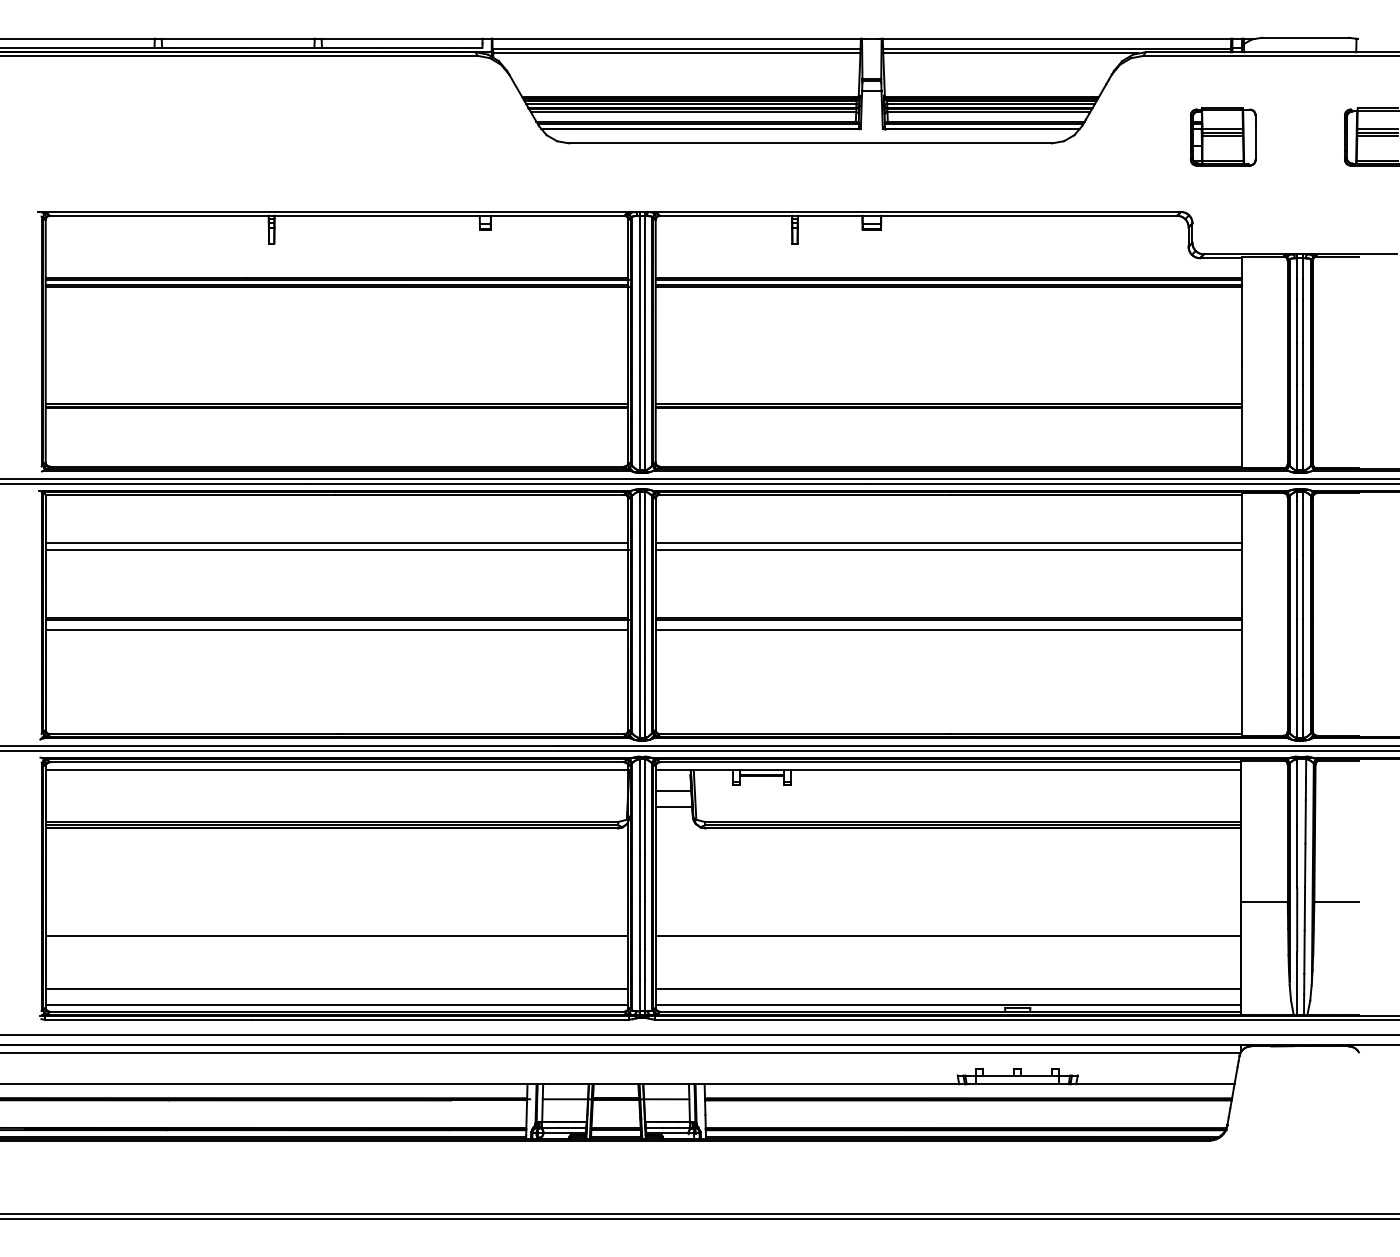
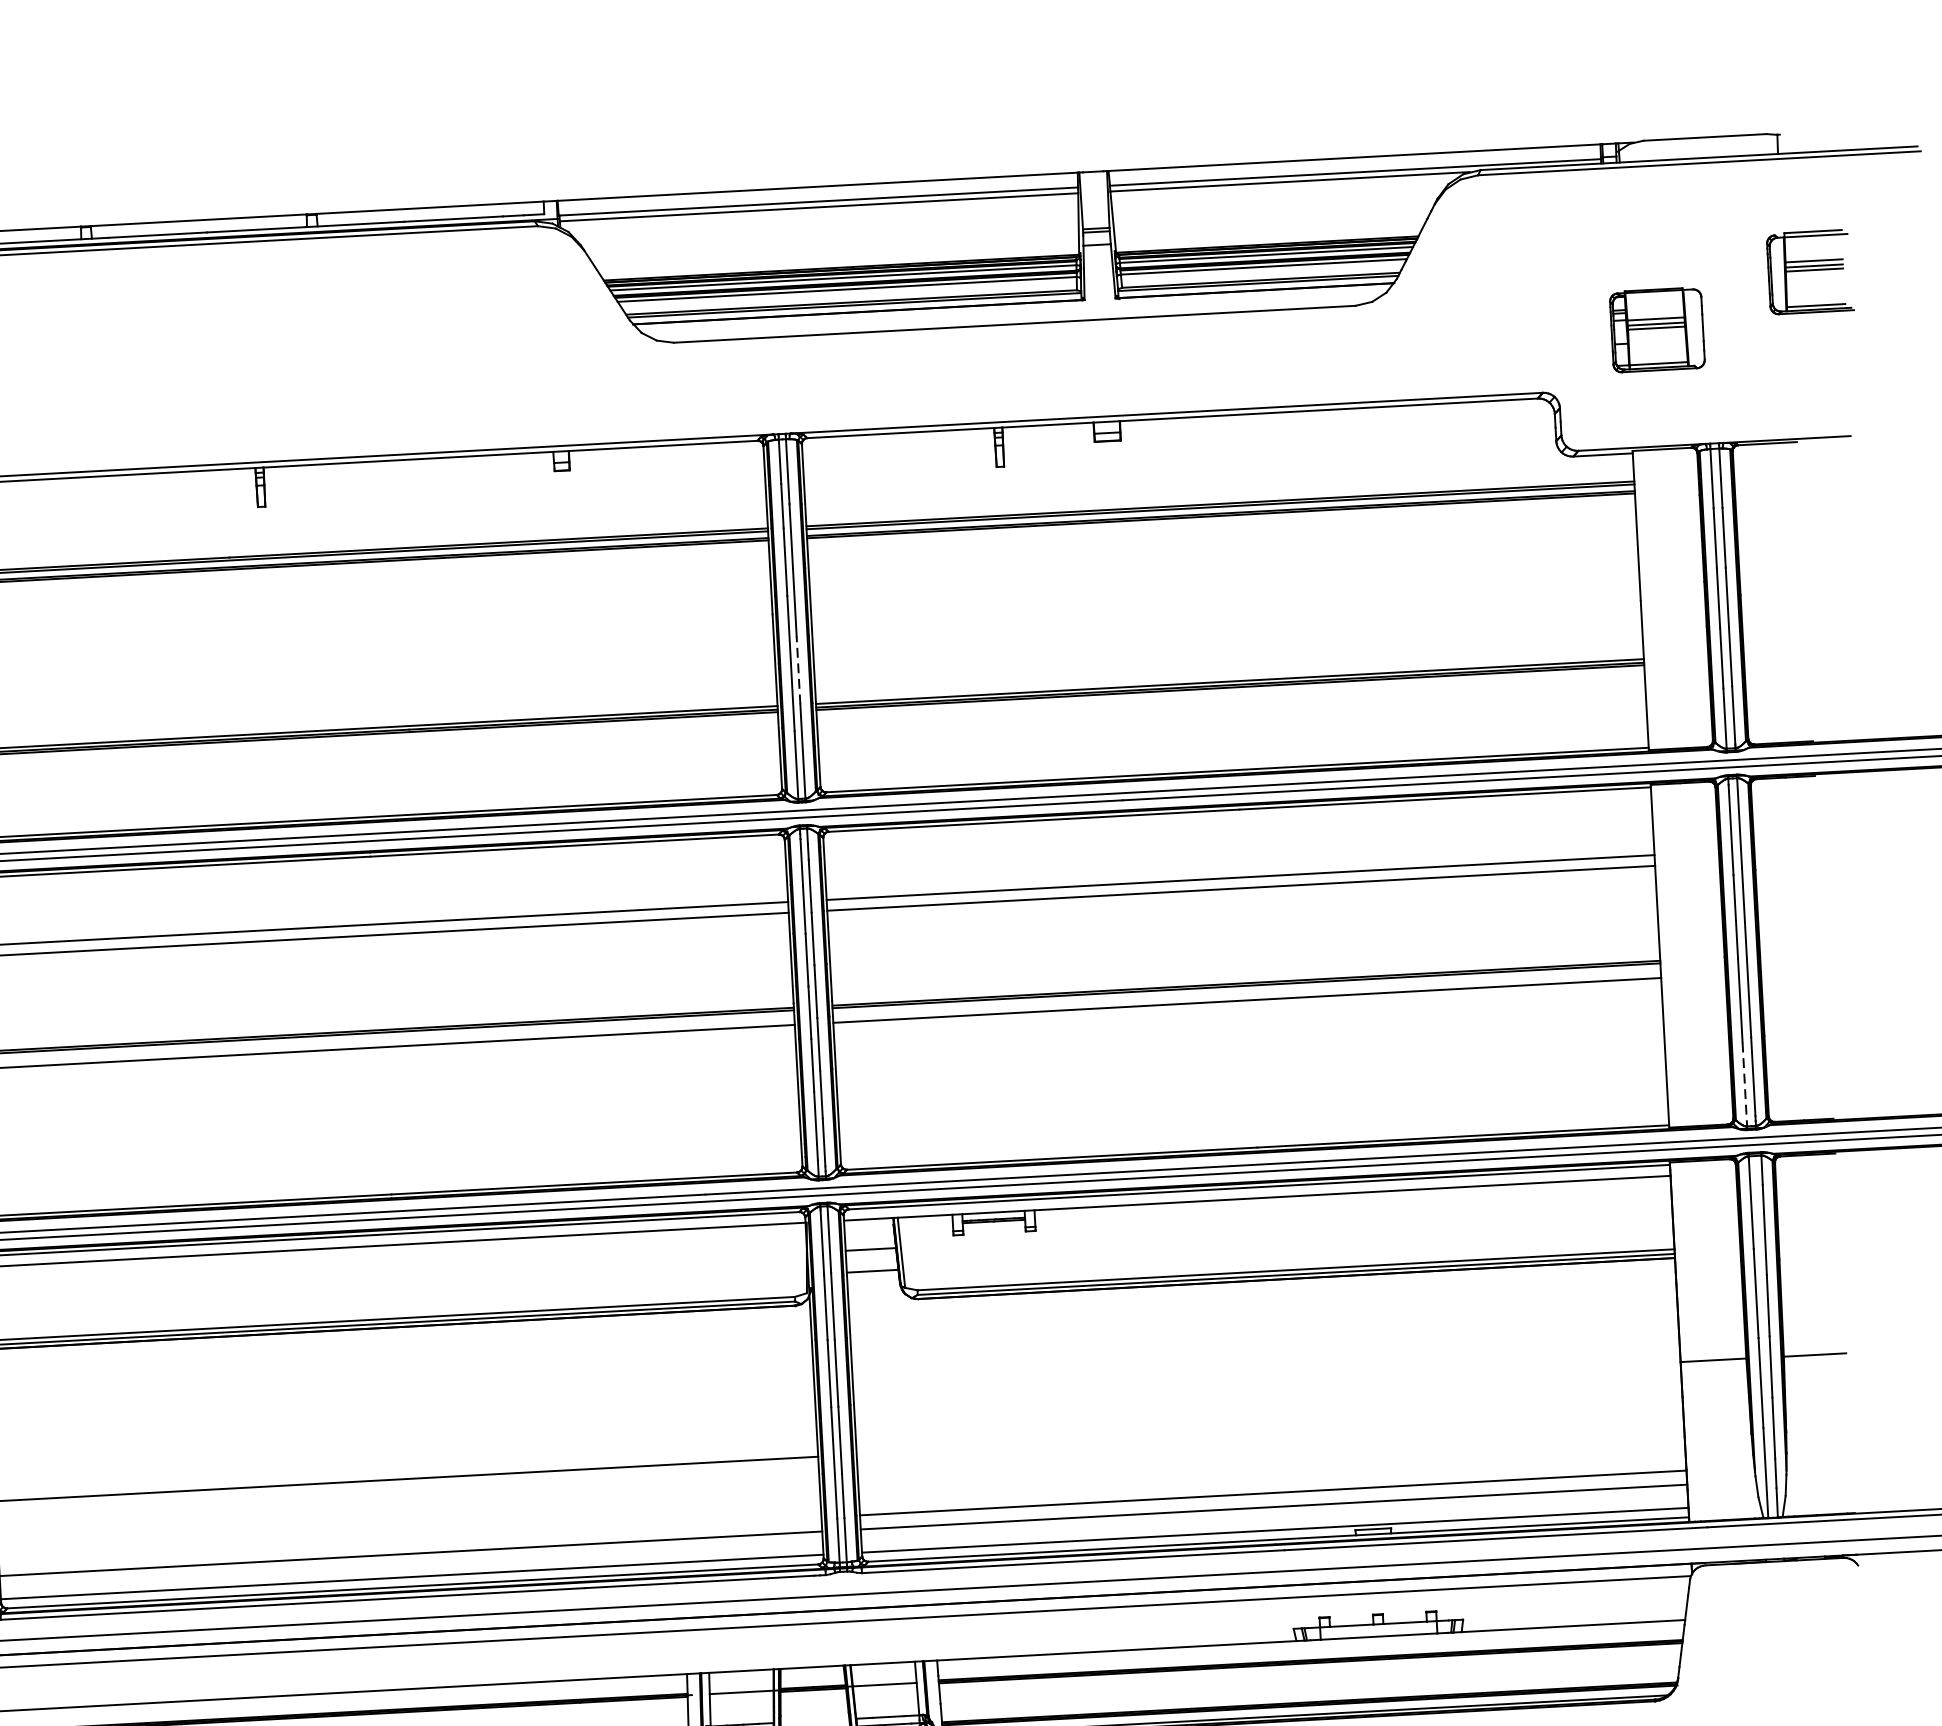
part: (1222, 136) -> (1656, 329), moved
line: (644, 379) -> (798, 670), solid -> dashed
line: (1297, 708) -> (1745, 1084), solid -> dashed
line: (948, 935) -> (1273, 1492), moved

